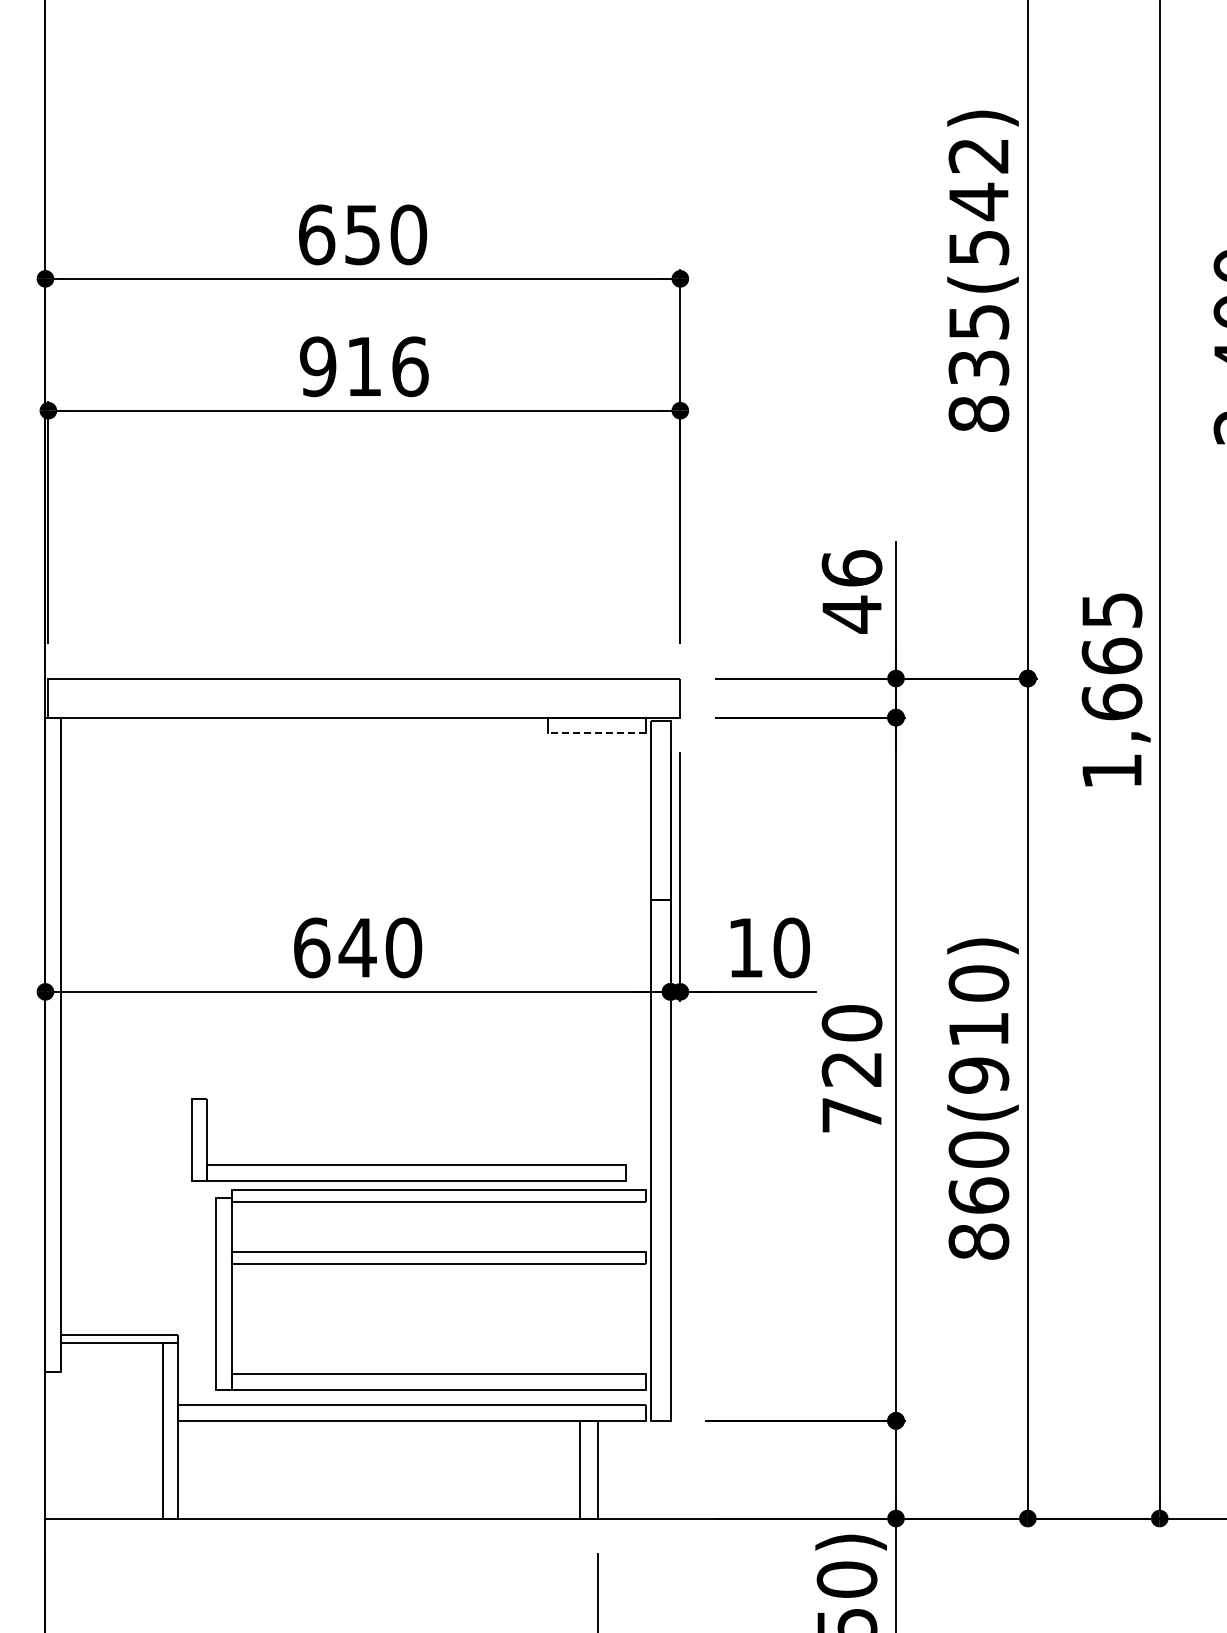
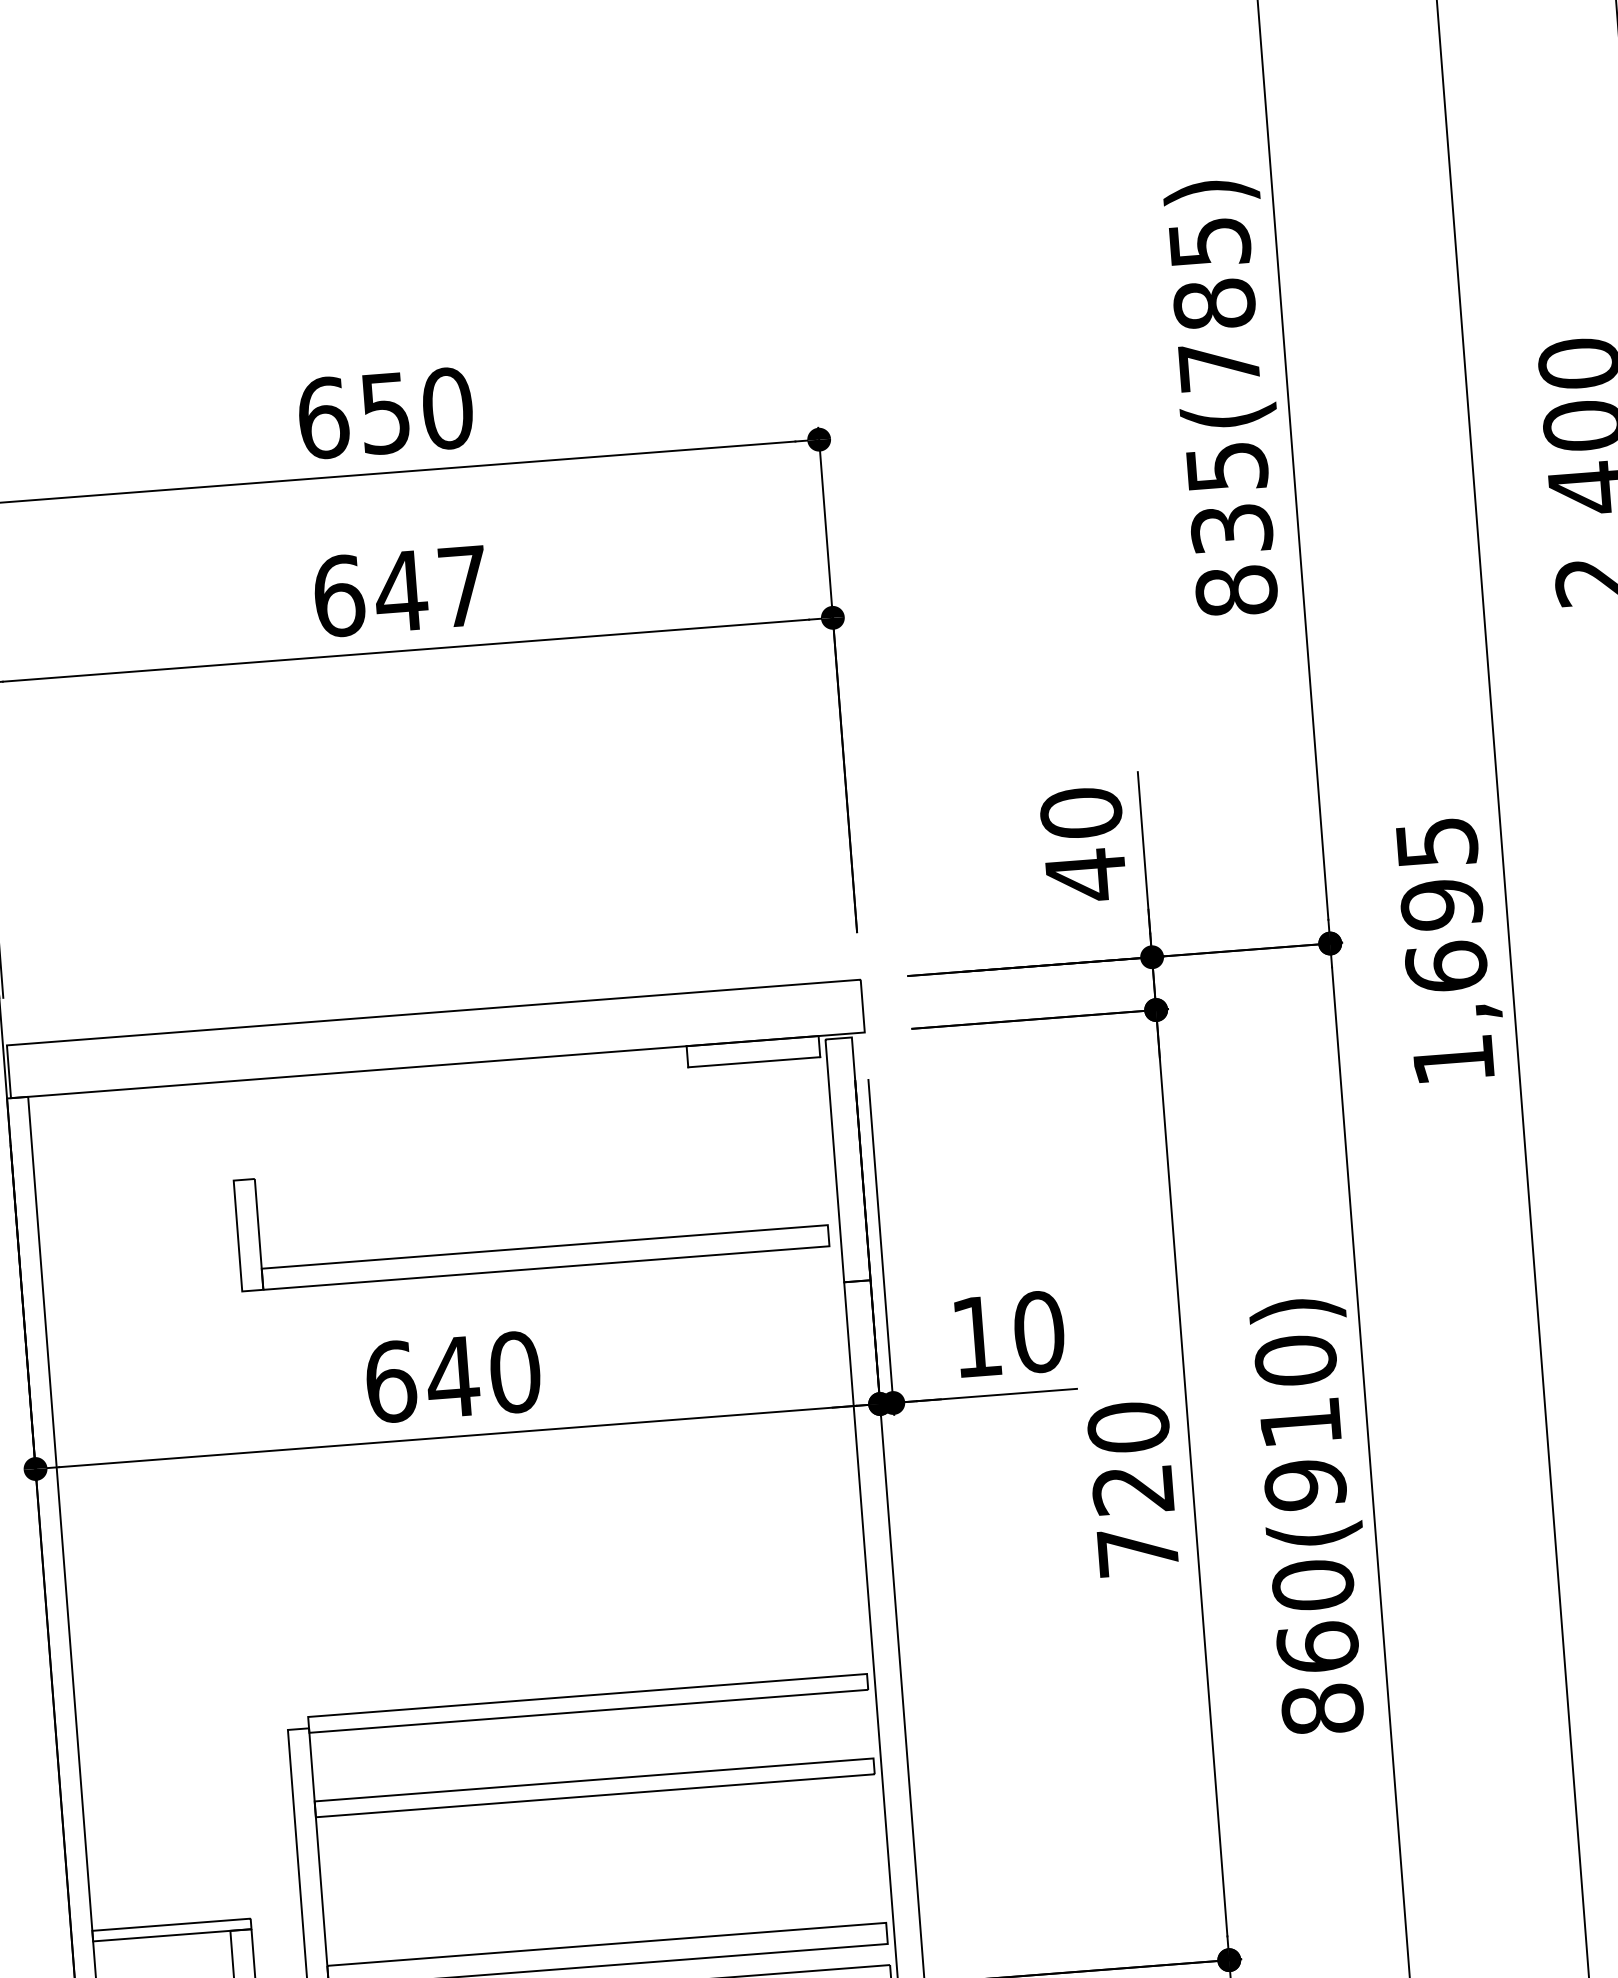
text: (978, 202) -> (1214, 305), 835(542) -> 835(785)
text: (364, 366) -> (401, 590), 916 -> 647
text: (851, 568) -> (1080, 813), 46 -> 40
text: (1111, 655) -> (1440, 903), 1,665 -> 1,695
line: (597, 733) -> (754, 1062), dashed -> solid
part: (408, 1164) -> (533, 1246), moved

